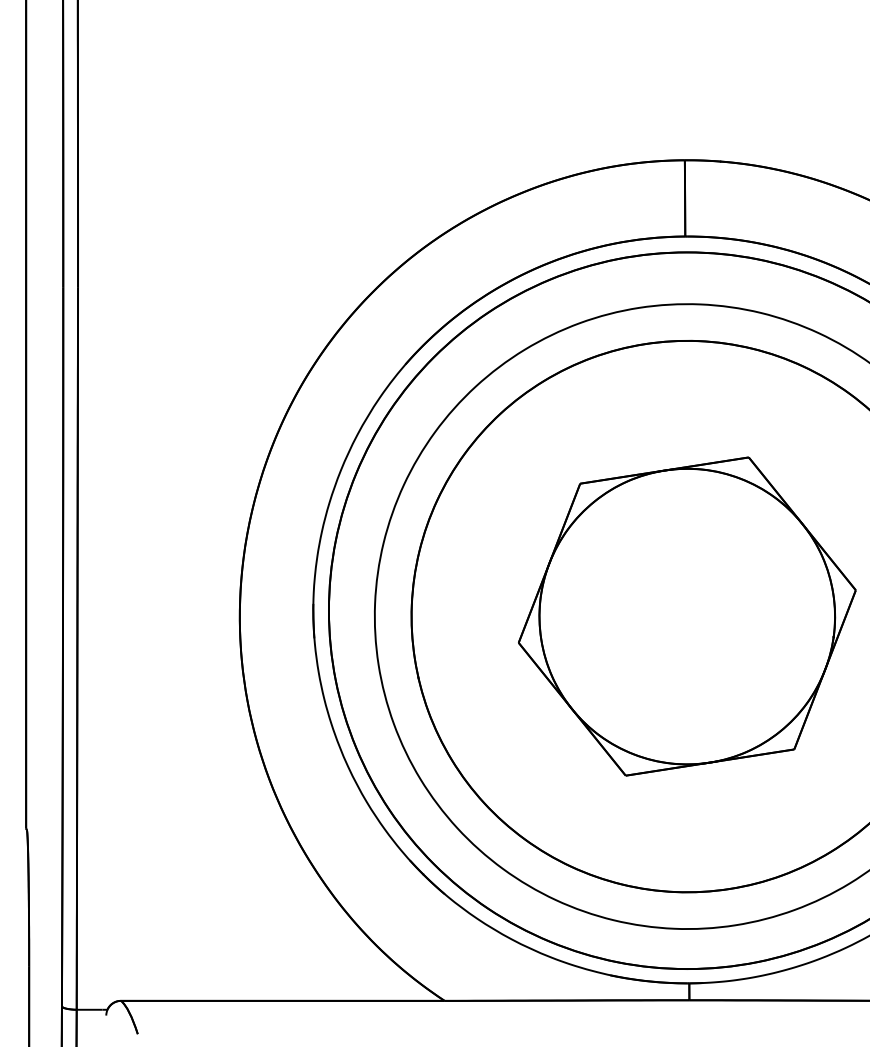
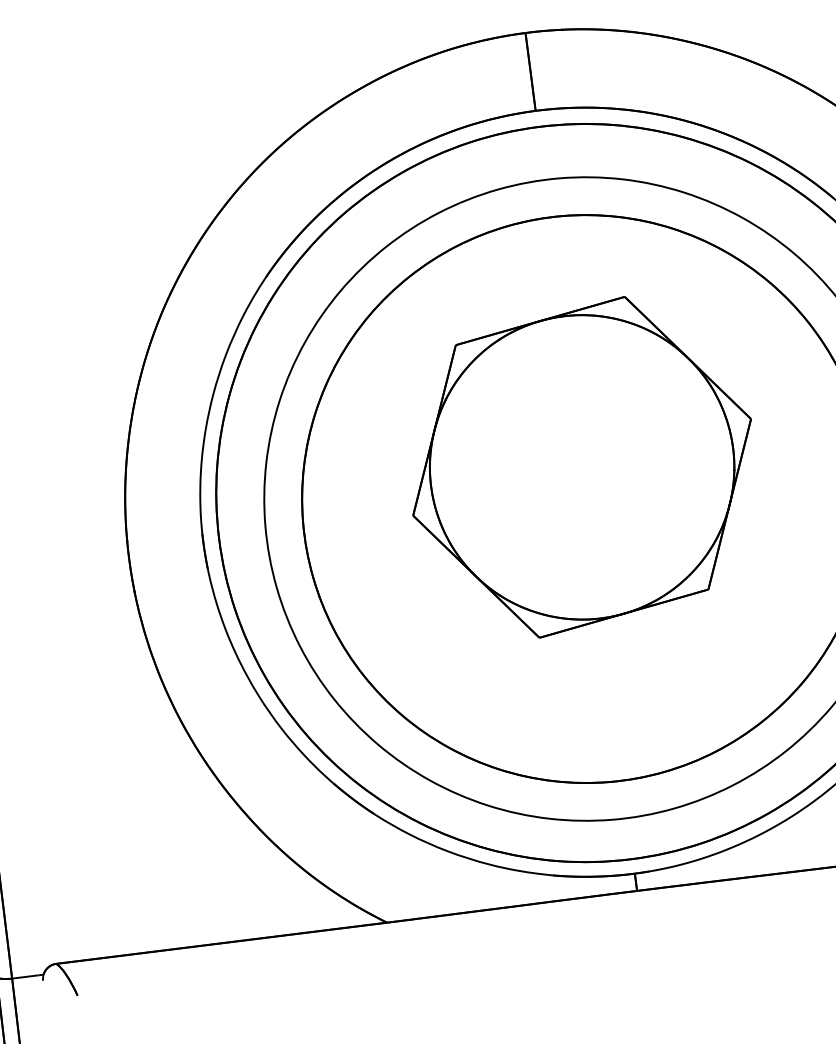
part: (687, 616) -> (582, 467), moved

